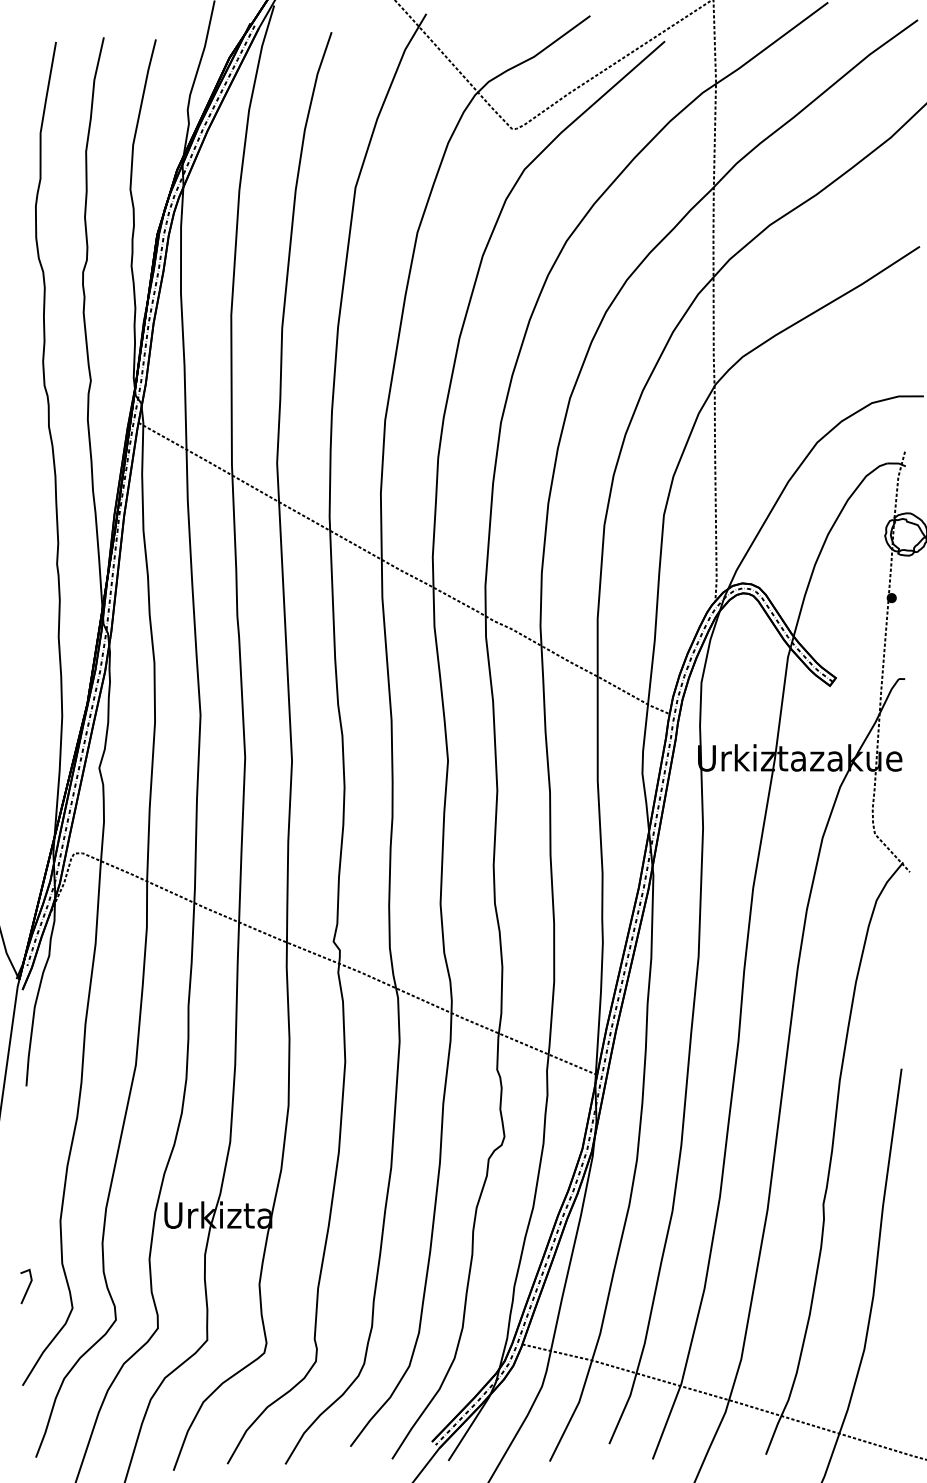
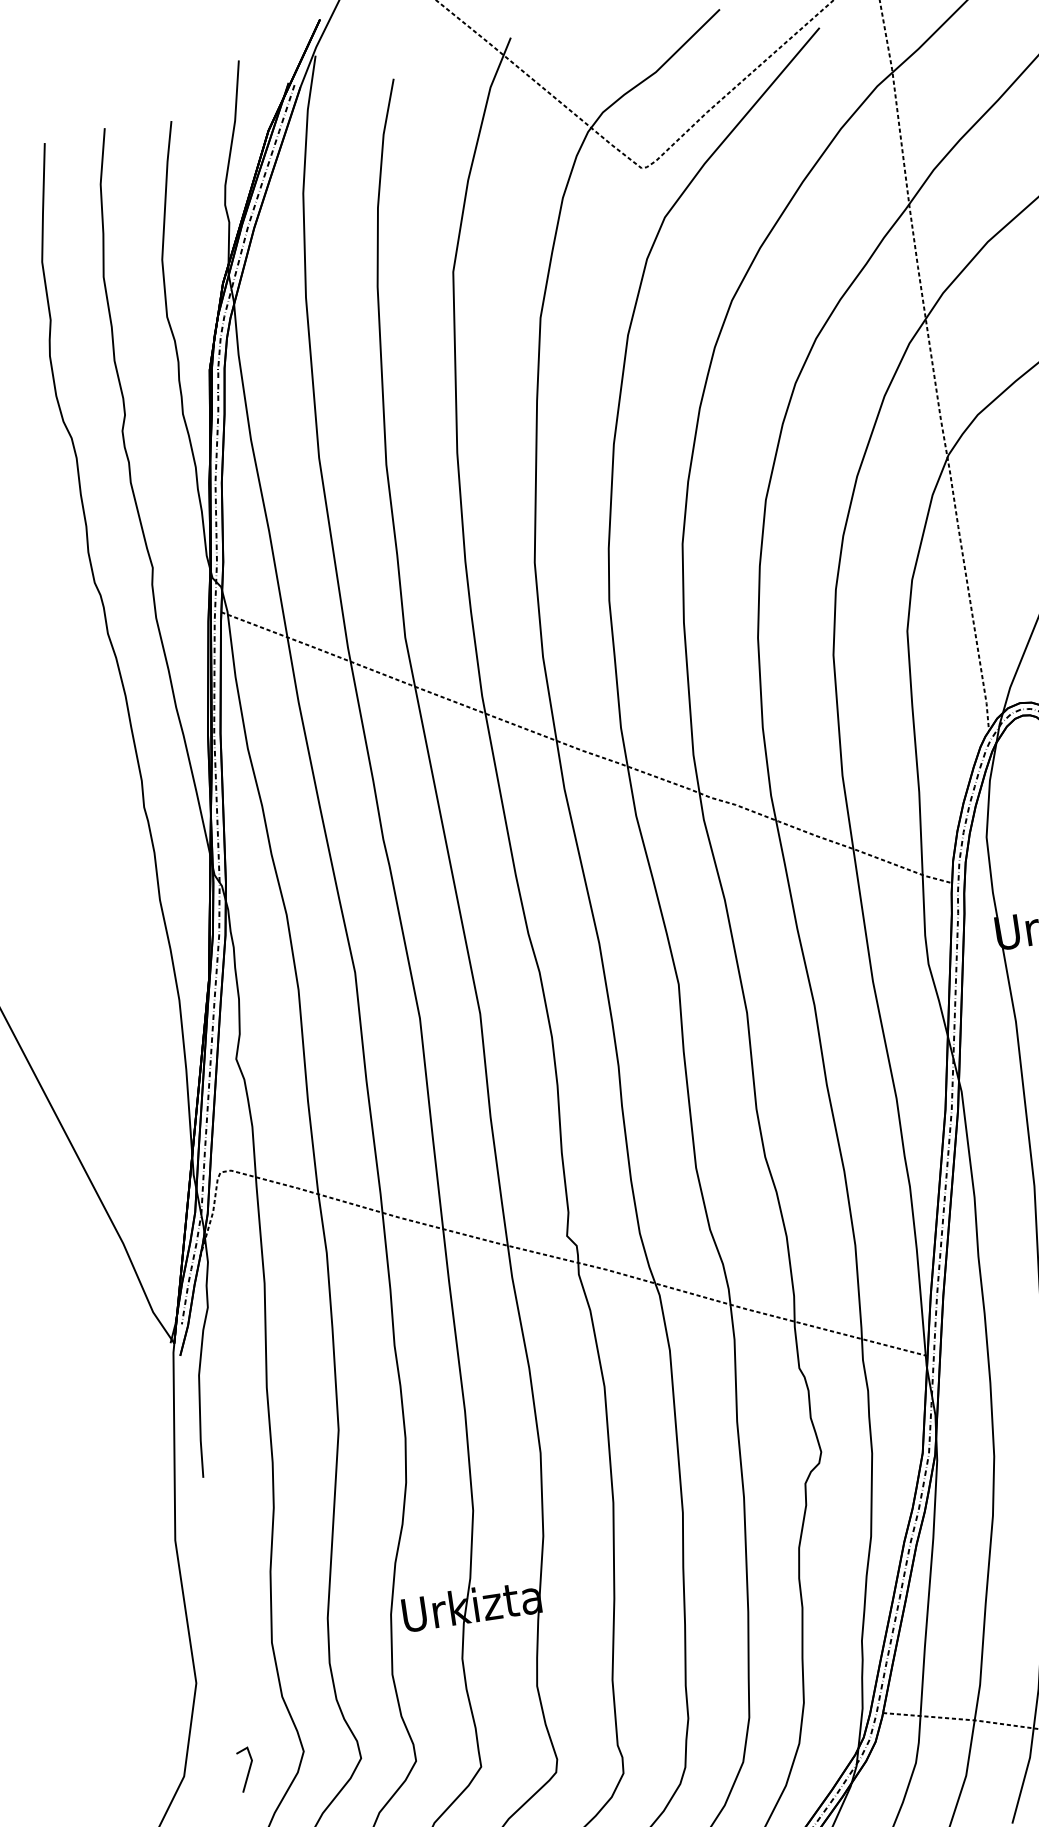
line: (28, 1285) -> (248, 1767), moved

